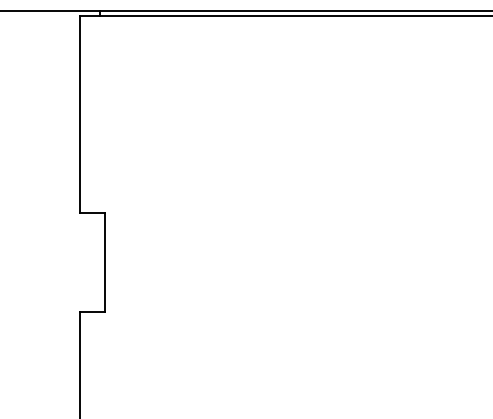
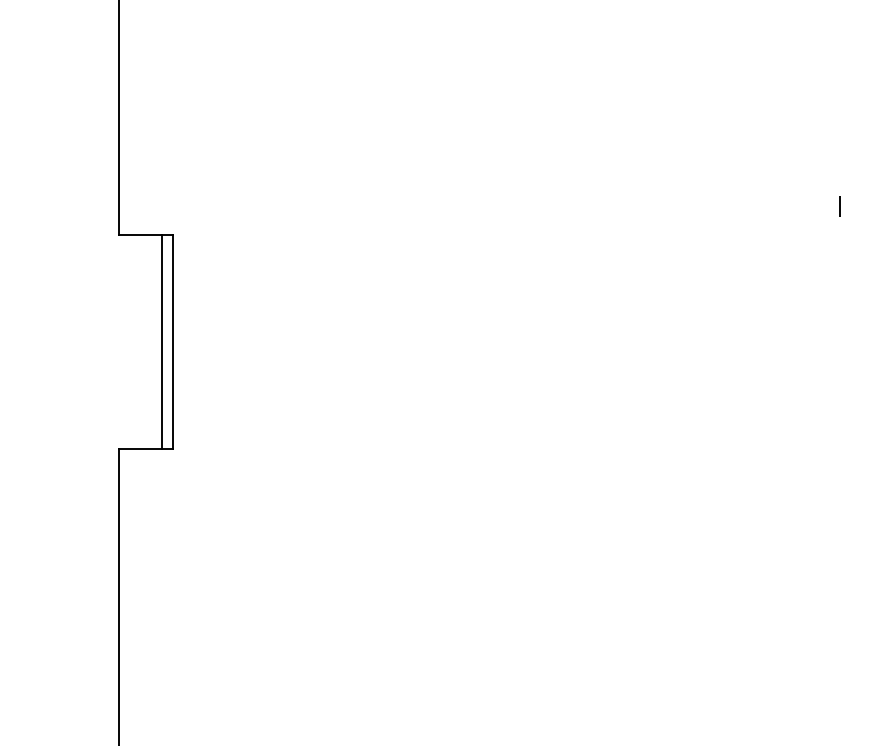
curve: (412, 199) -> (839, 205), added
line: (99, 262) -> (161, 342), added

